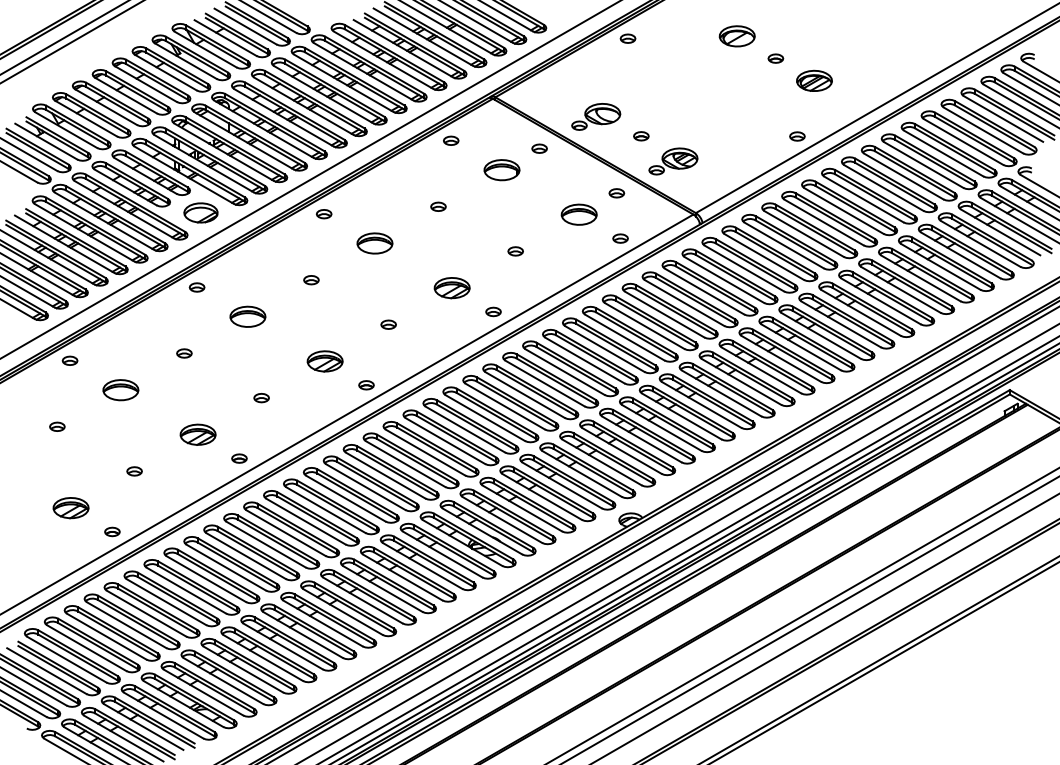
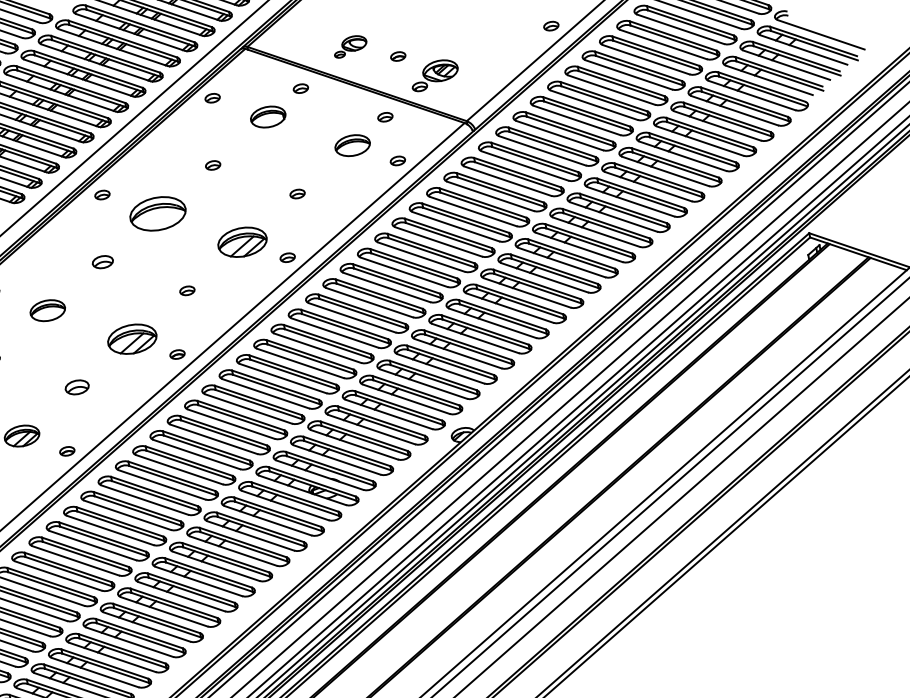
part: (596, 116) -> (350, 45), size x0.7
part: (374, 243) -> (157, 213), size x1.6
part: (311, 280) -> (103, 262), size x1.4
part: (451, 288) -> (241, 242), size x1.4
part: (324, 361) -> (131, 339), size x1.4
part: (261, 398) -> (77, 388), size x1.6

